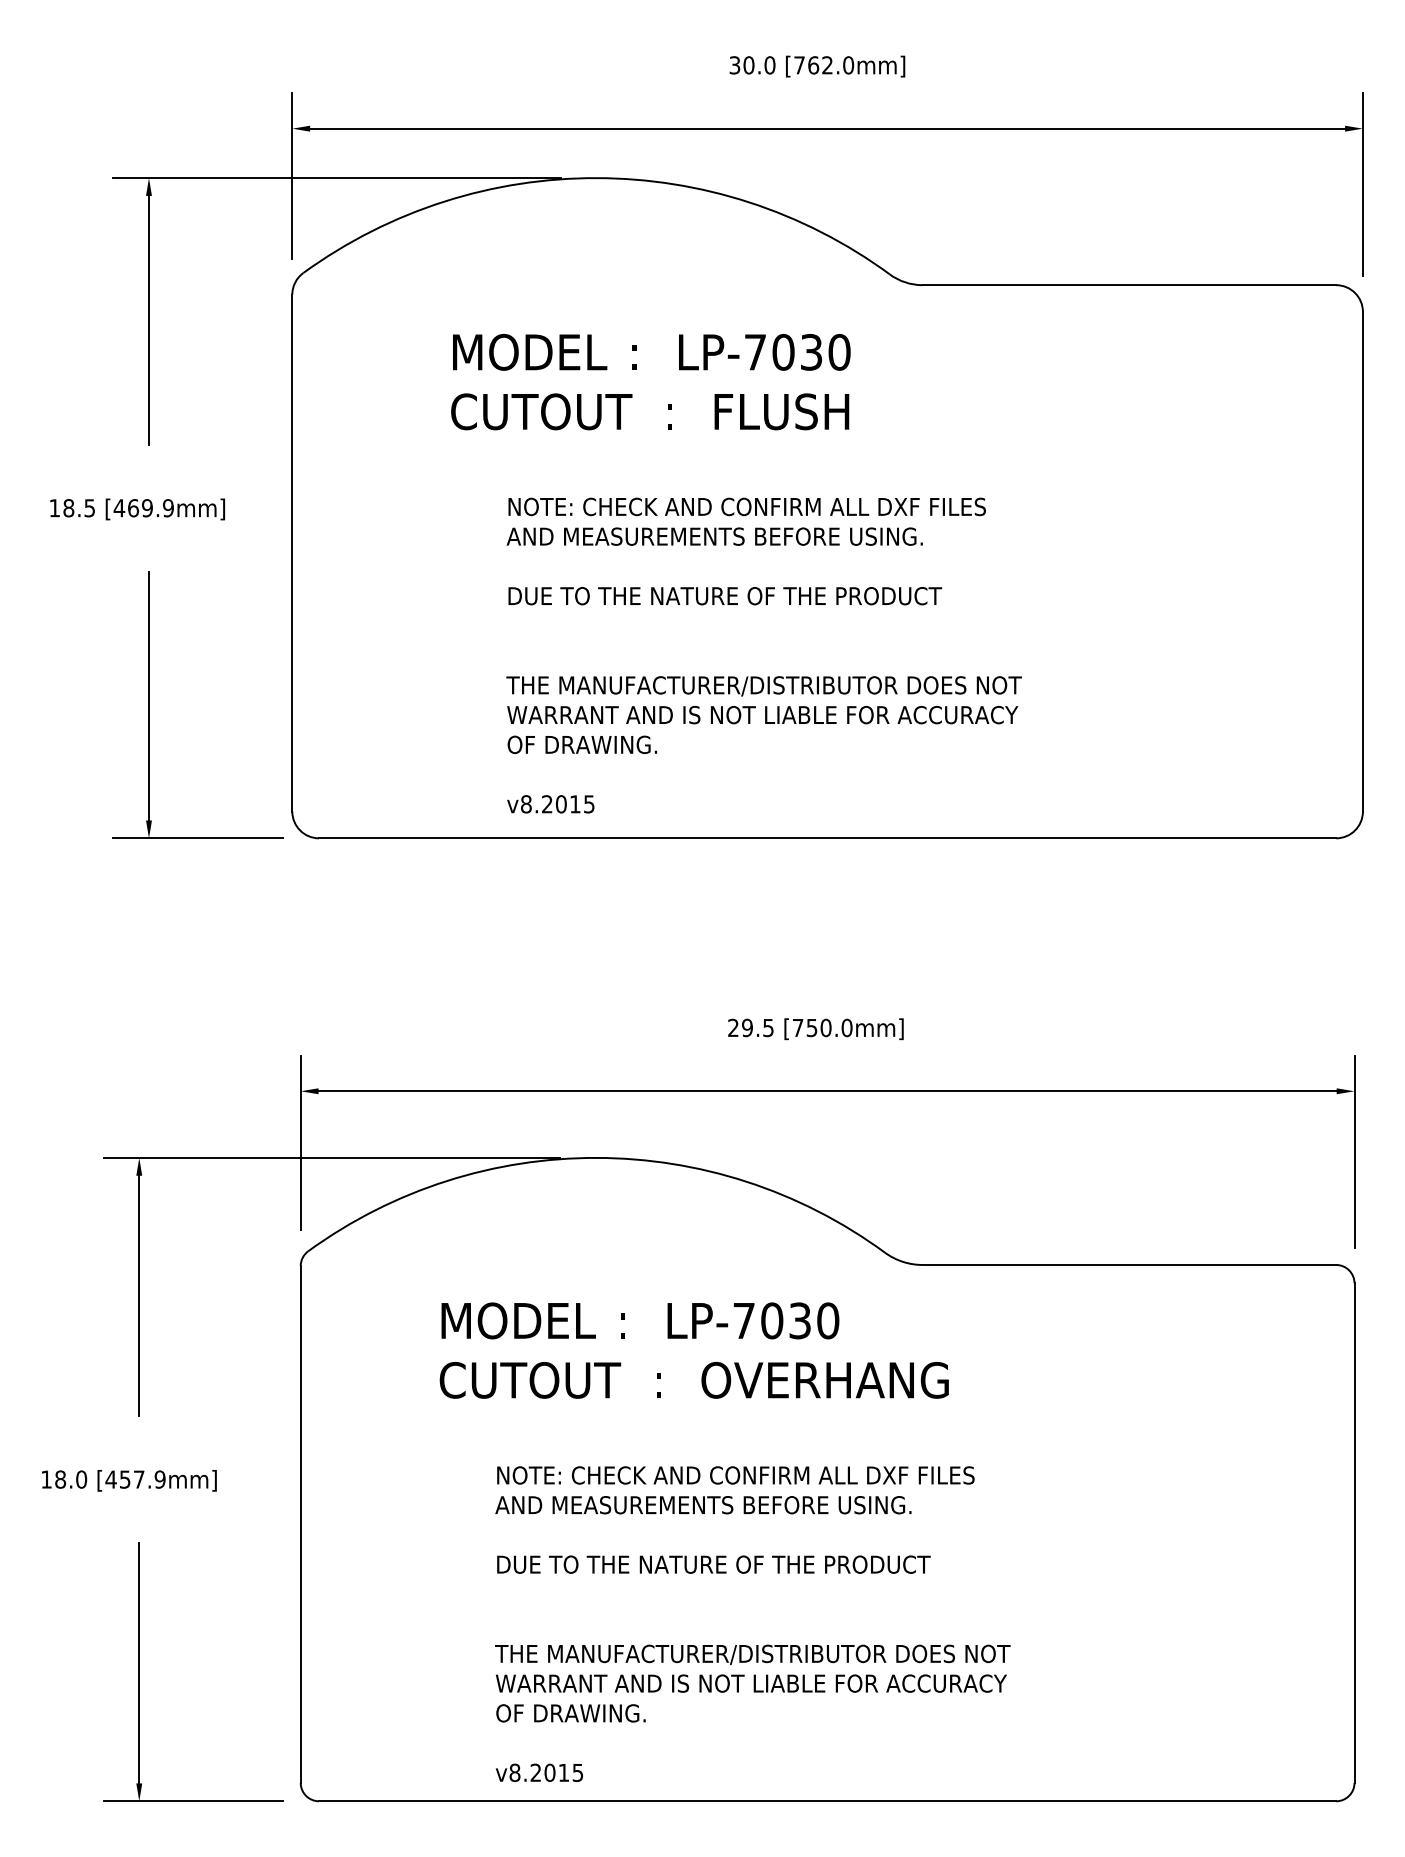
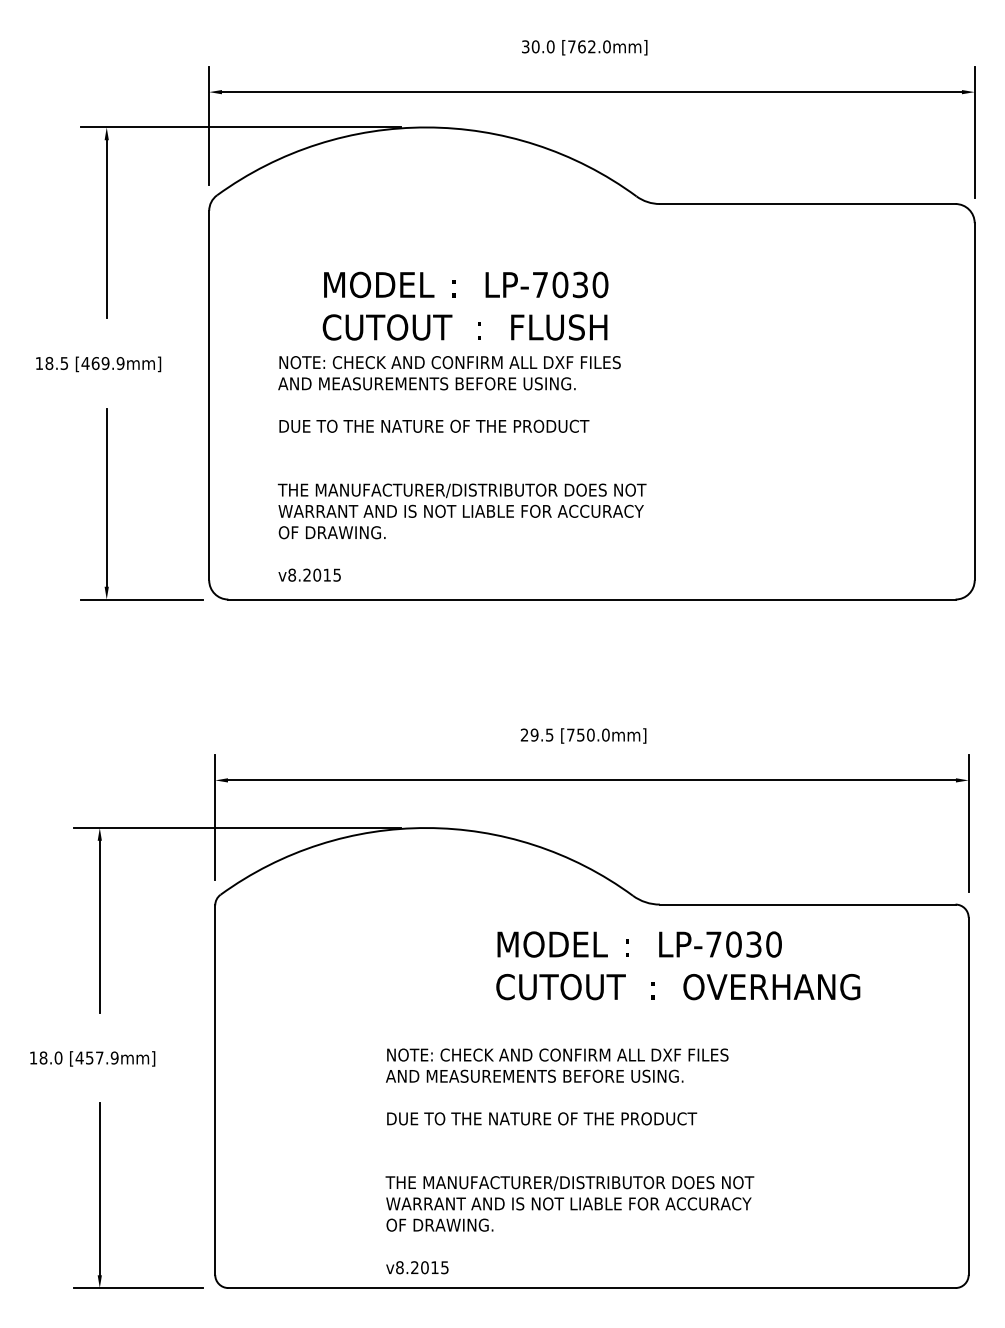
text: (650, 382) -> (465, 306), moved
text: (763, 655) -> (461, 468), moved
text: (693, 1350) -> (677, 965), moved
text: (752, 1623) -> (569, 1160), moved

